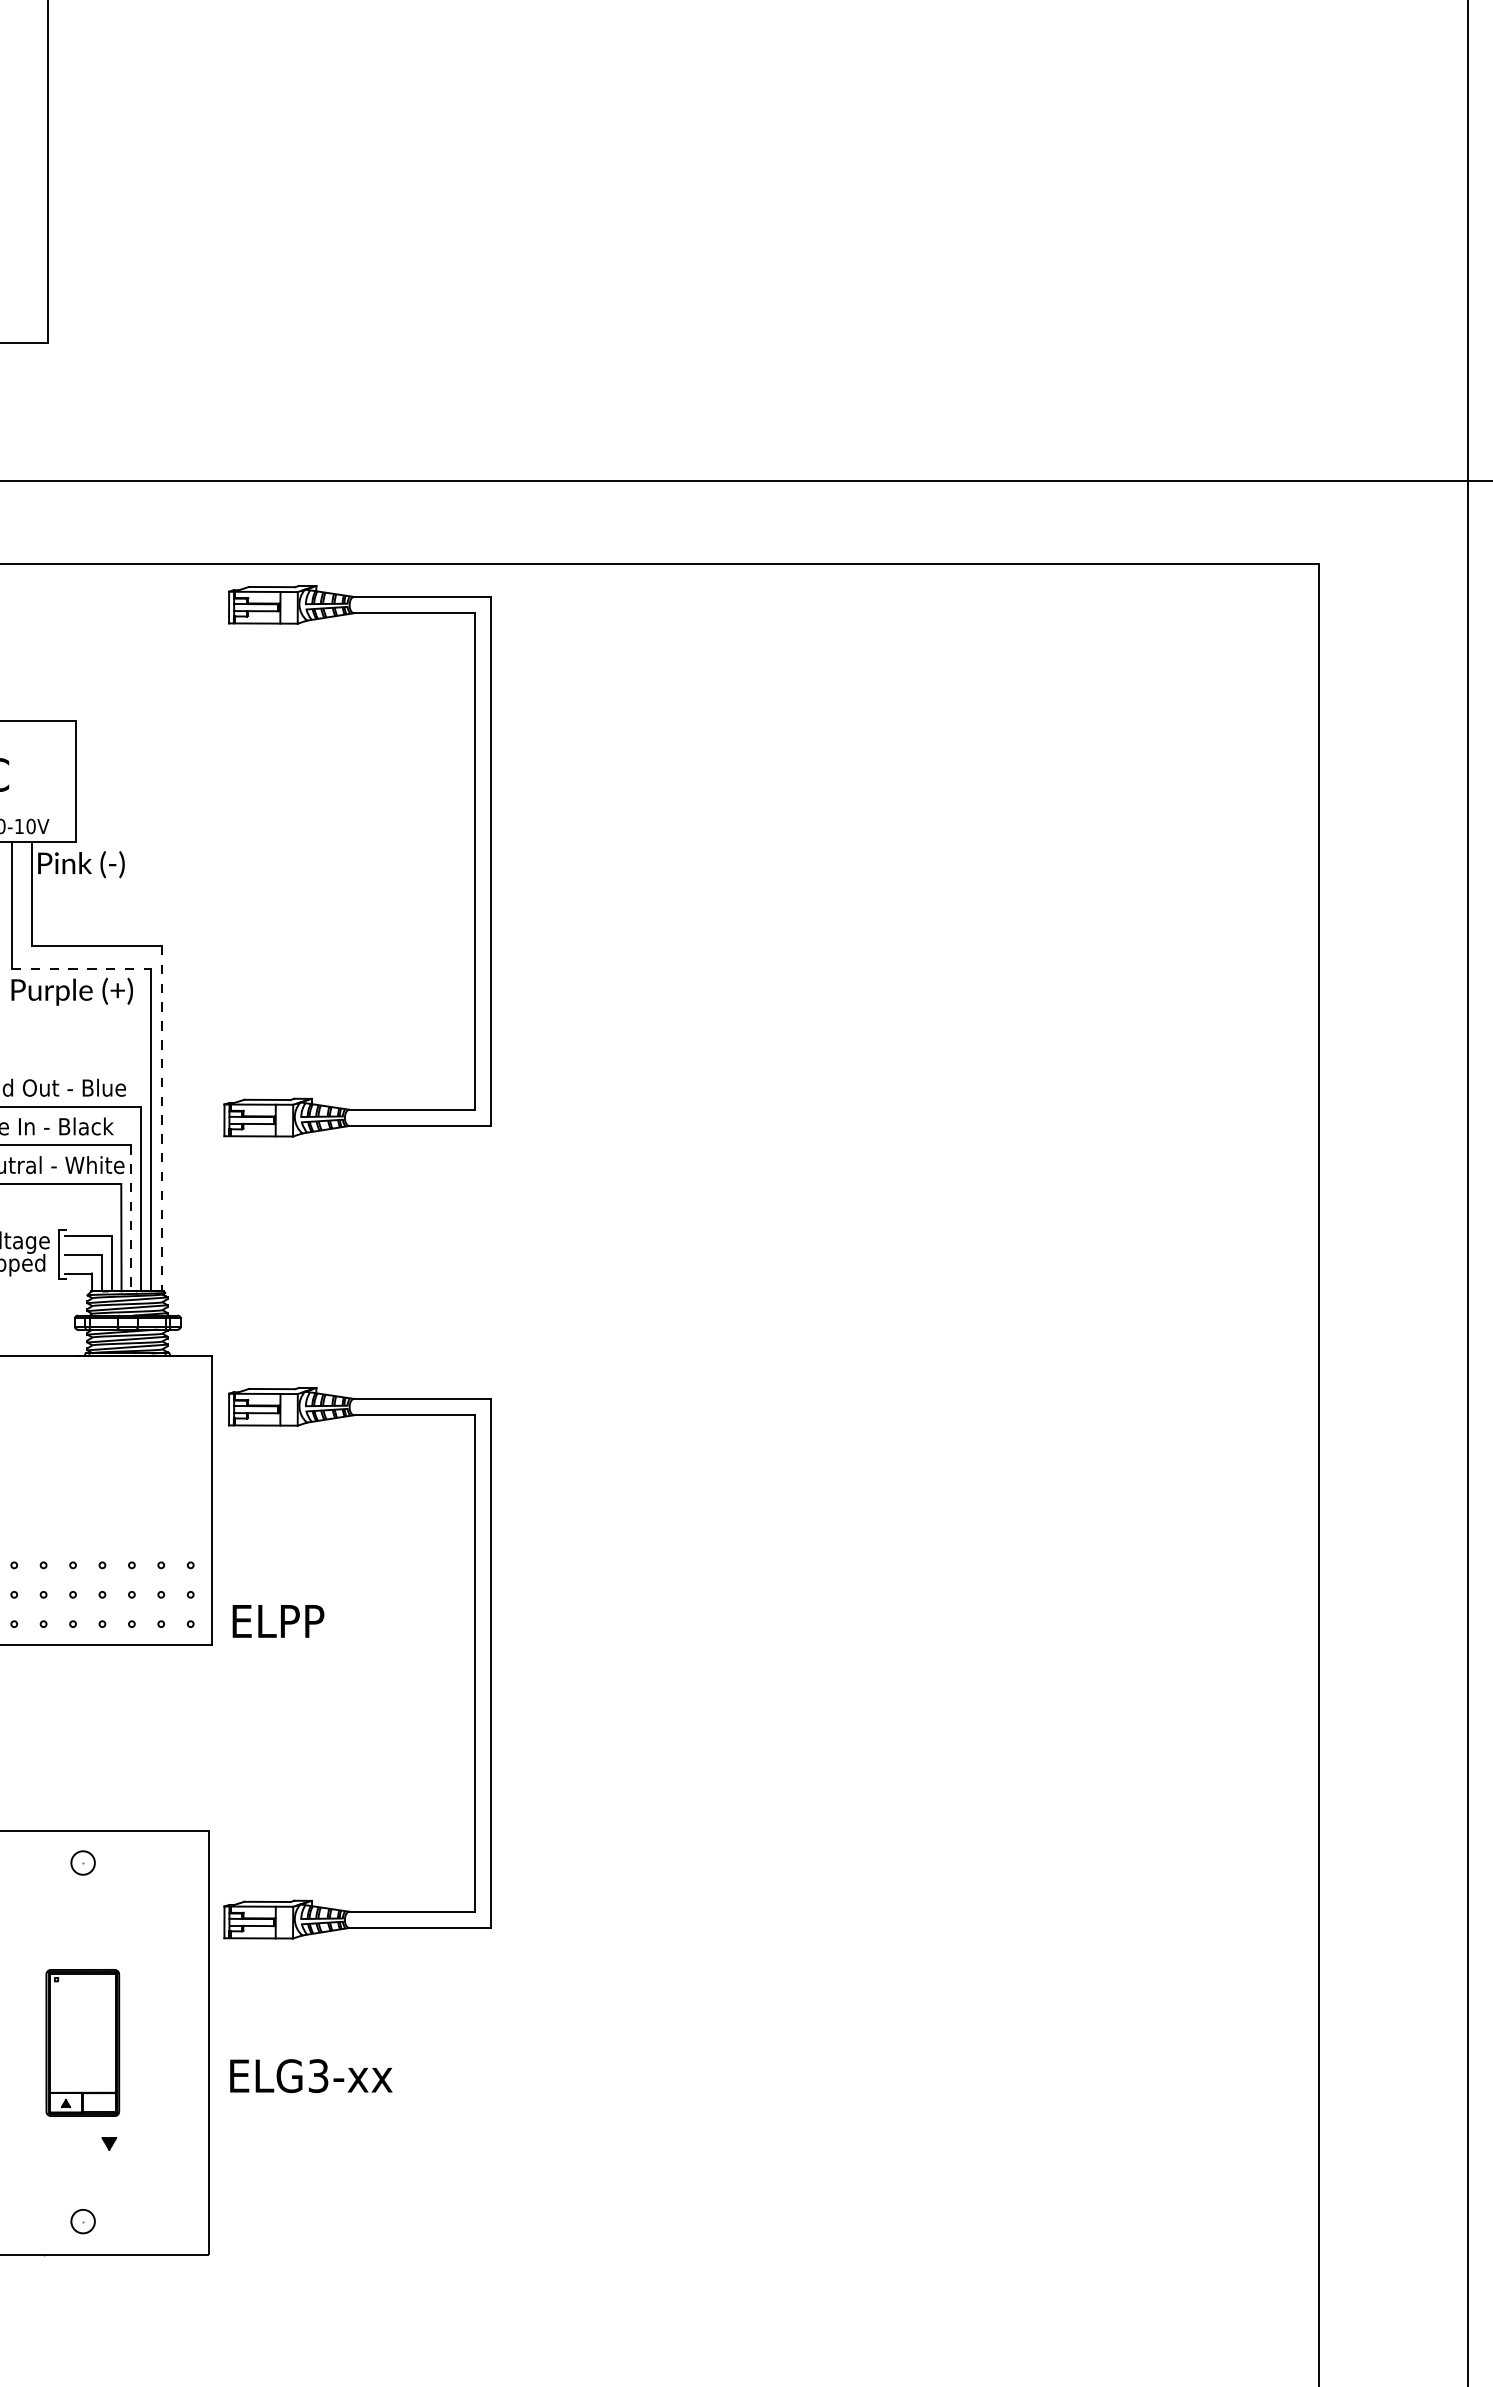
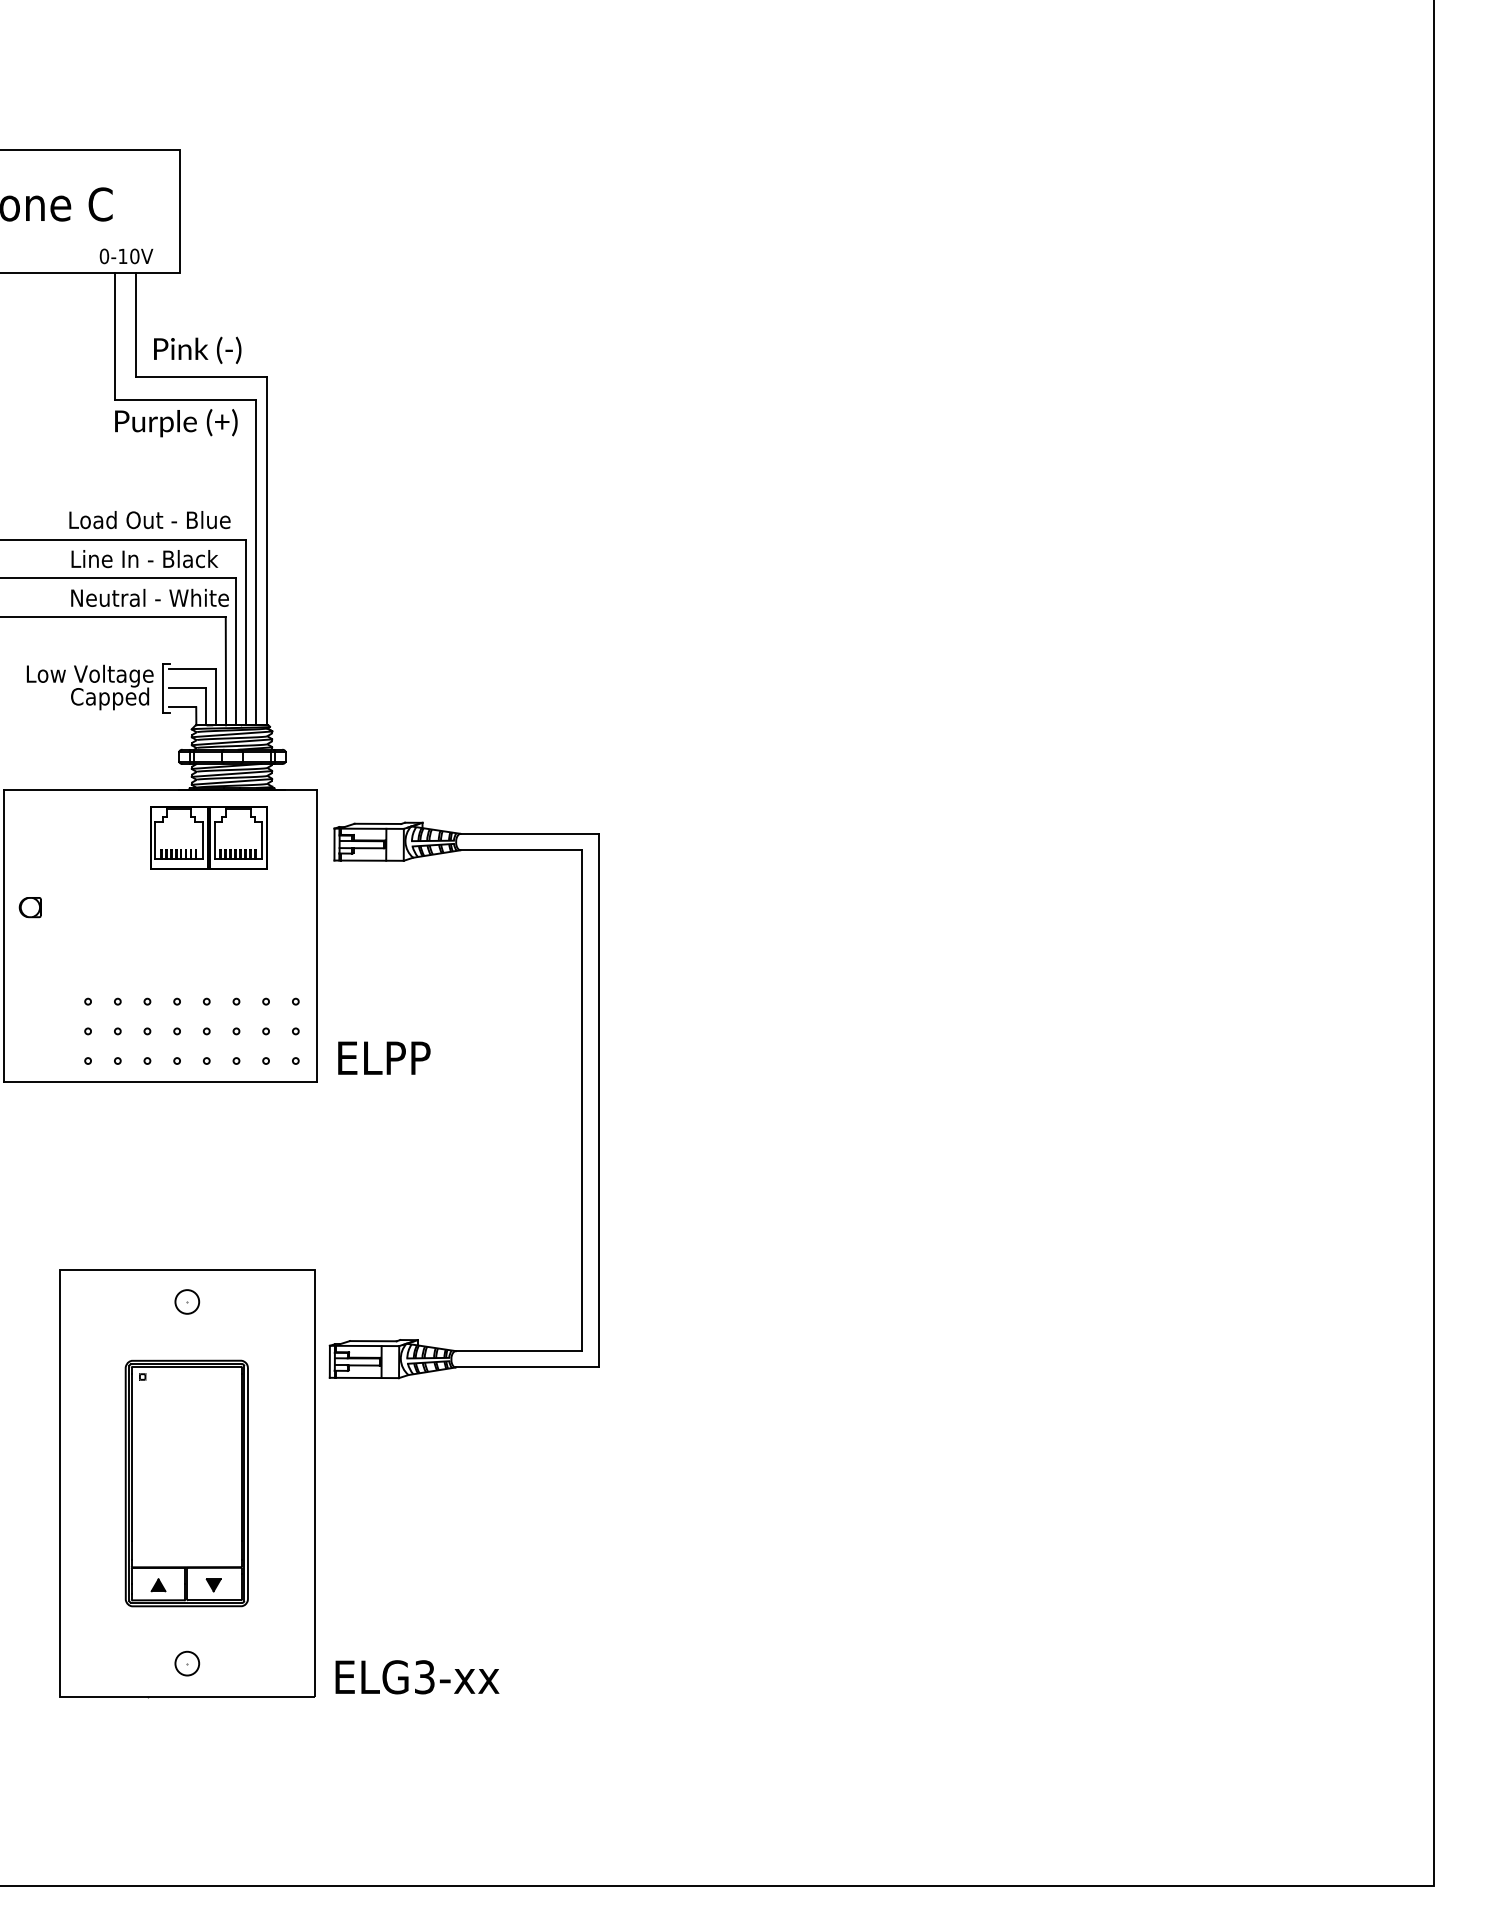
part: (474, 860) -> (582, 290), removed
text: (81, 864) -> (197, 350), moved
line: (81, 968) -> (185, 399), dashed -> solid
line: (162, 1118) -> (267, 550), dashed -> solid
line: (131, 1218) -> (236, 651), dashed -> solid
part: (104, 1403) -> (208, 838), added
part: (82, 2042) -> (186, 1482), size x1.67
text: (311, 2076) -> (417, 1677), moved

